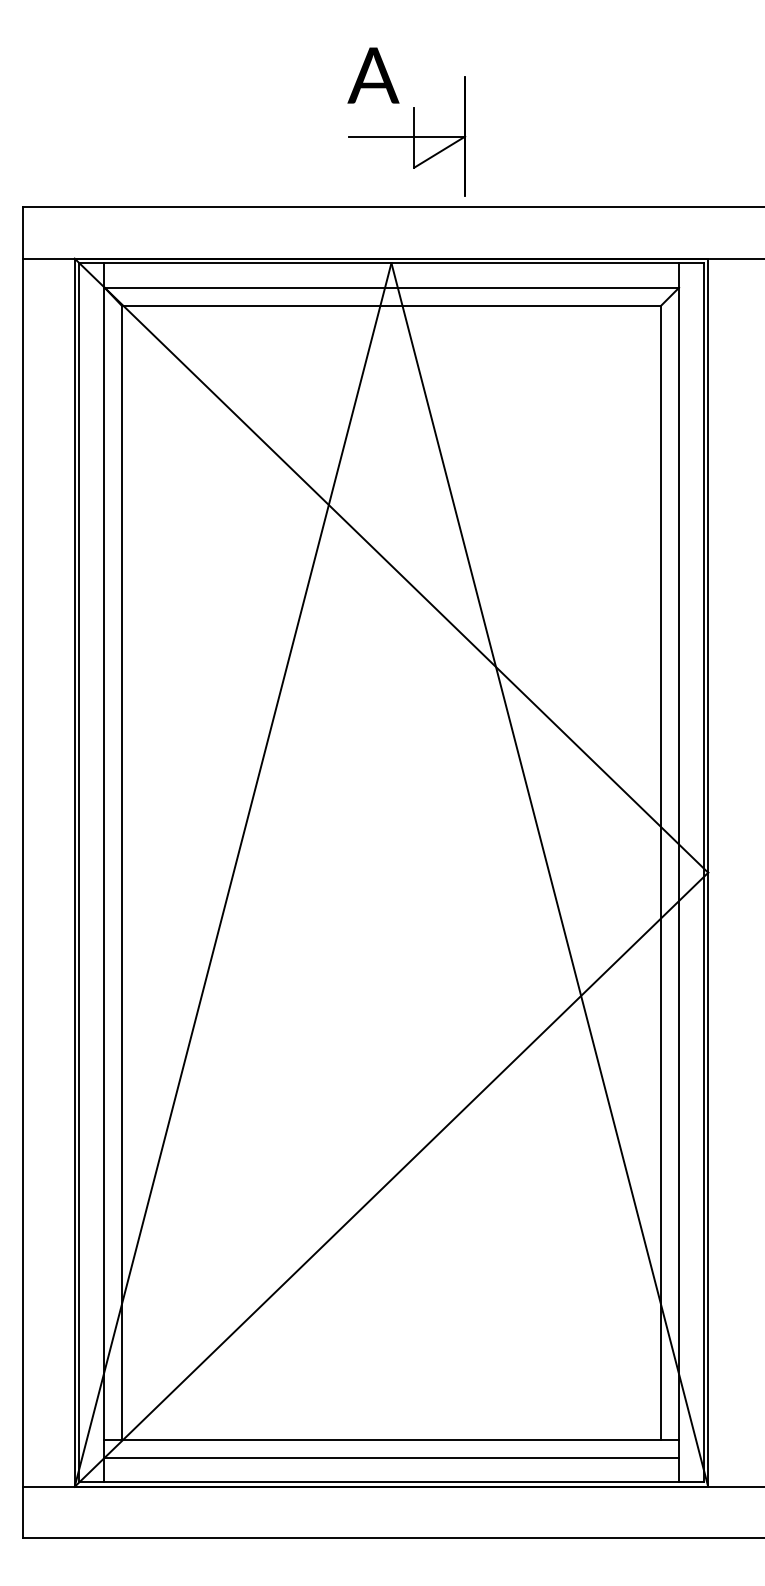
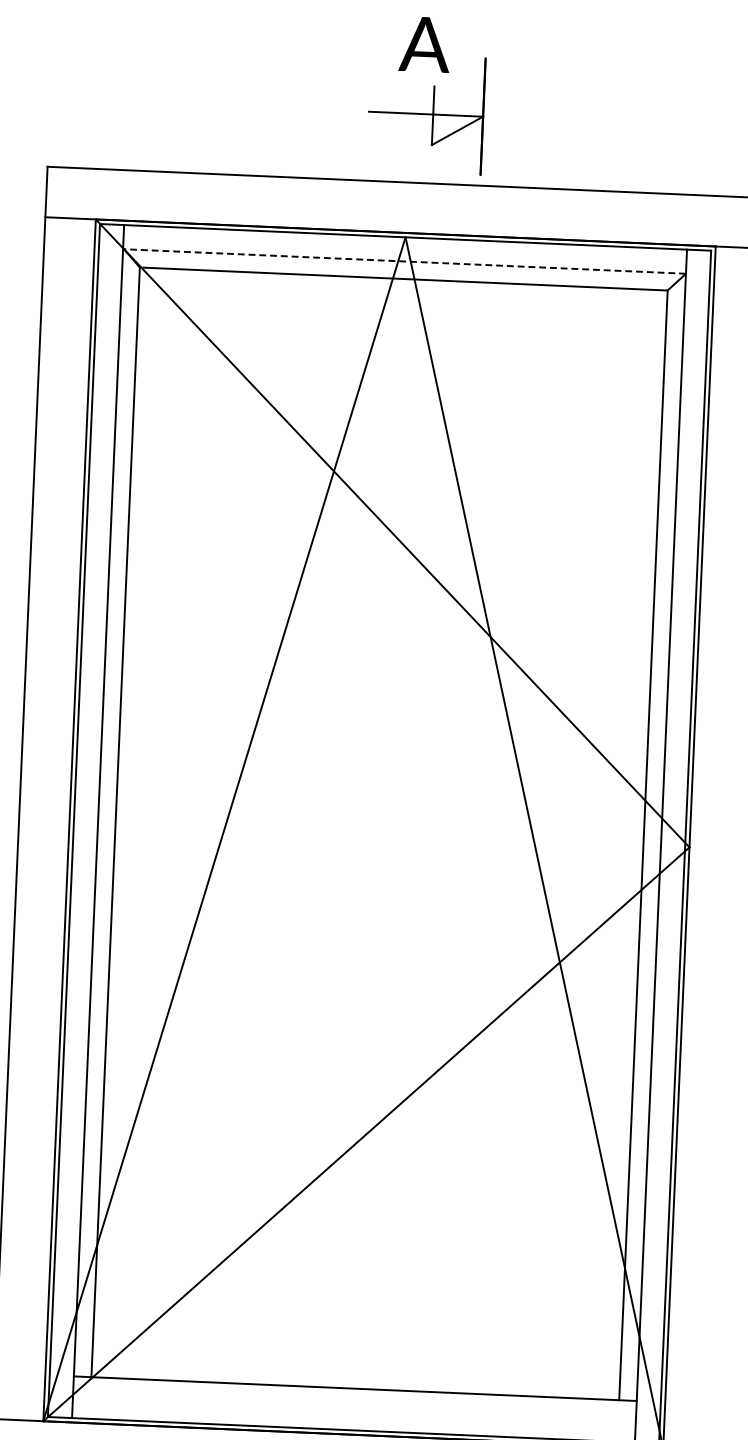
text: (373, 75) -> (424, 44), moved
line: (391, 287) -> (404, 261), solid -> dashed
line: (391, 1457) -> (354, 1406), removed

